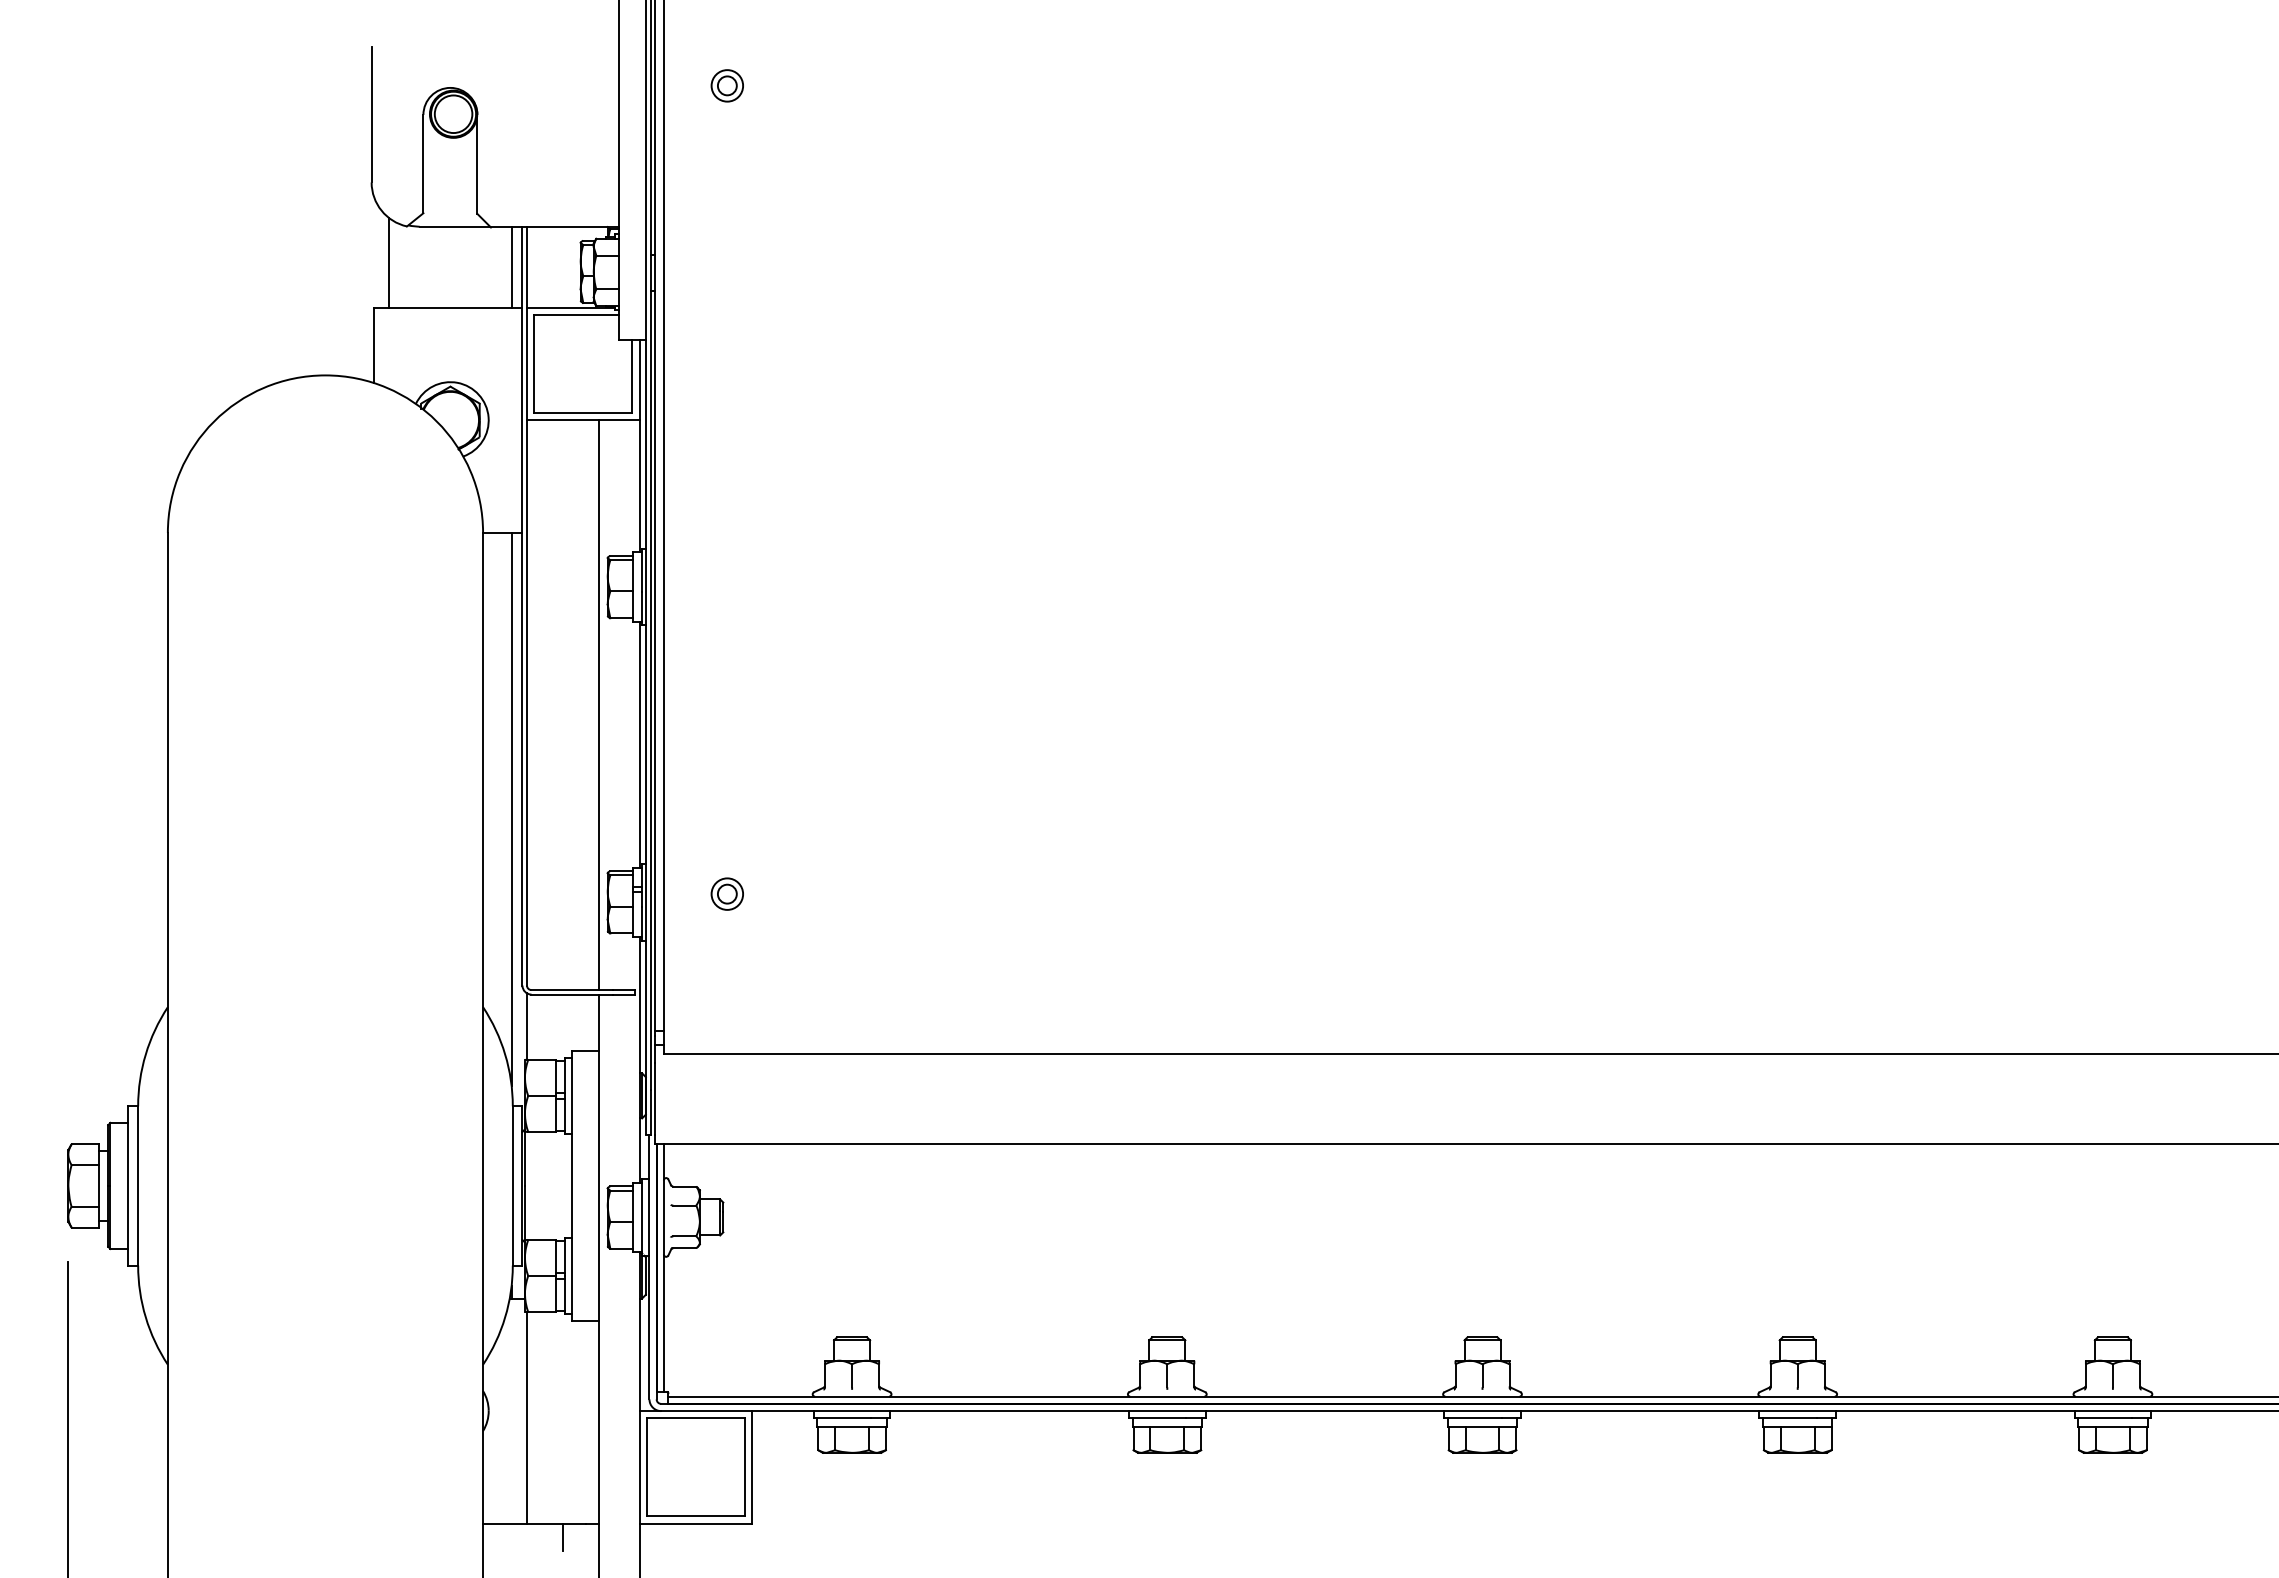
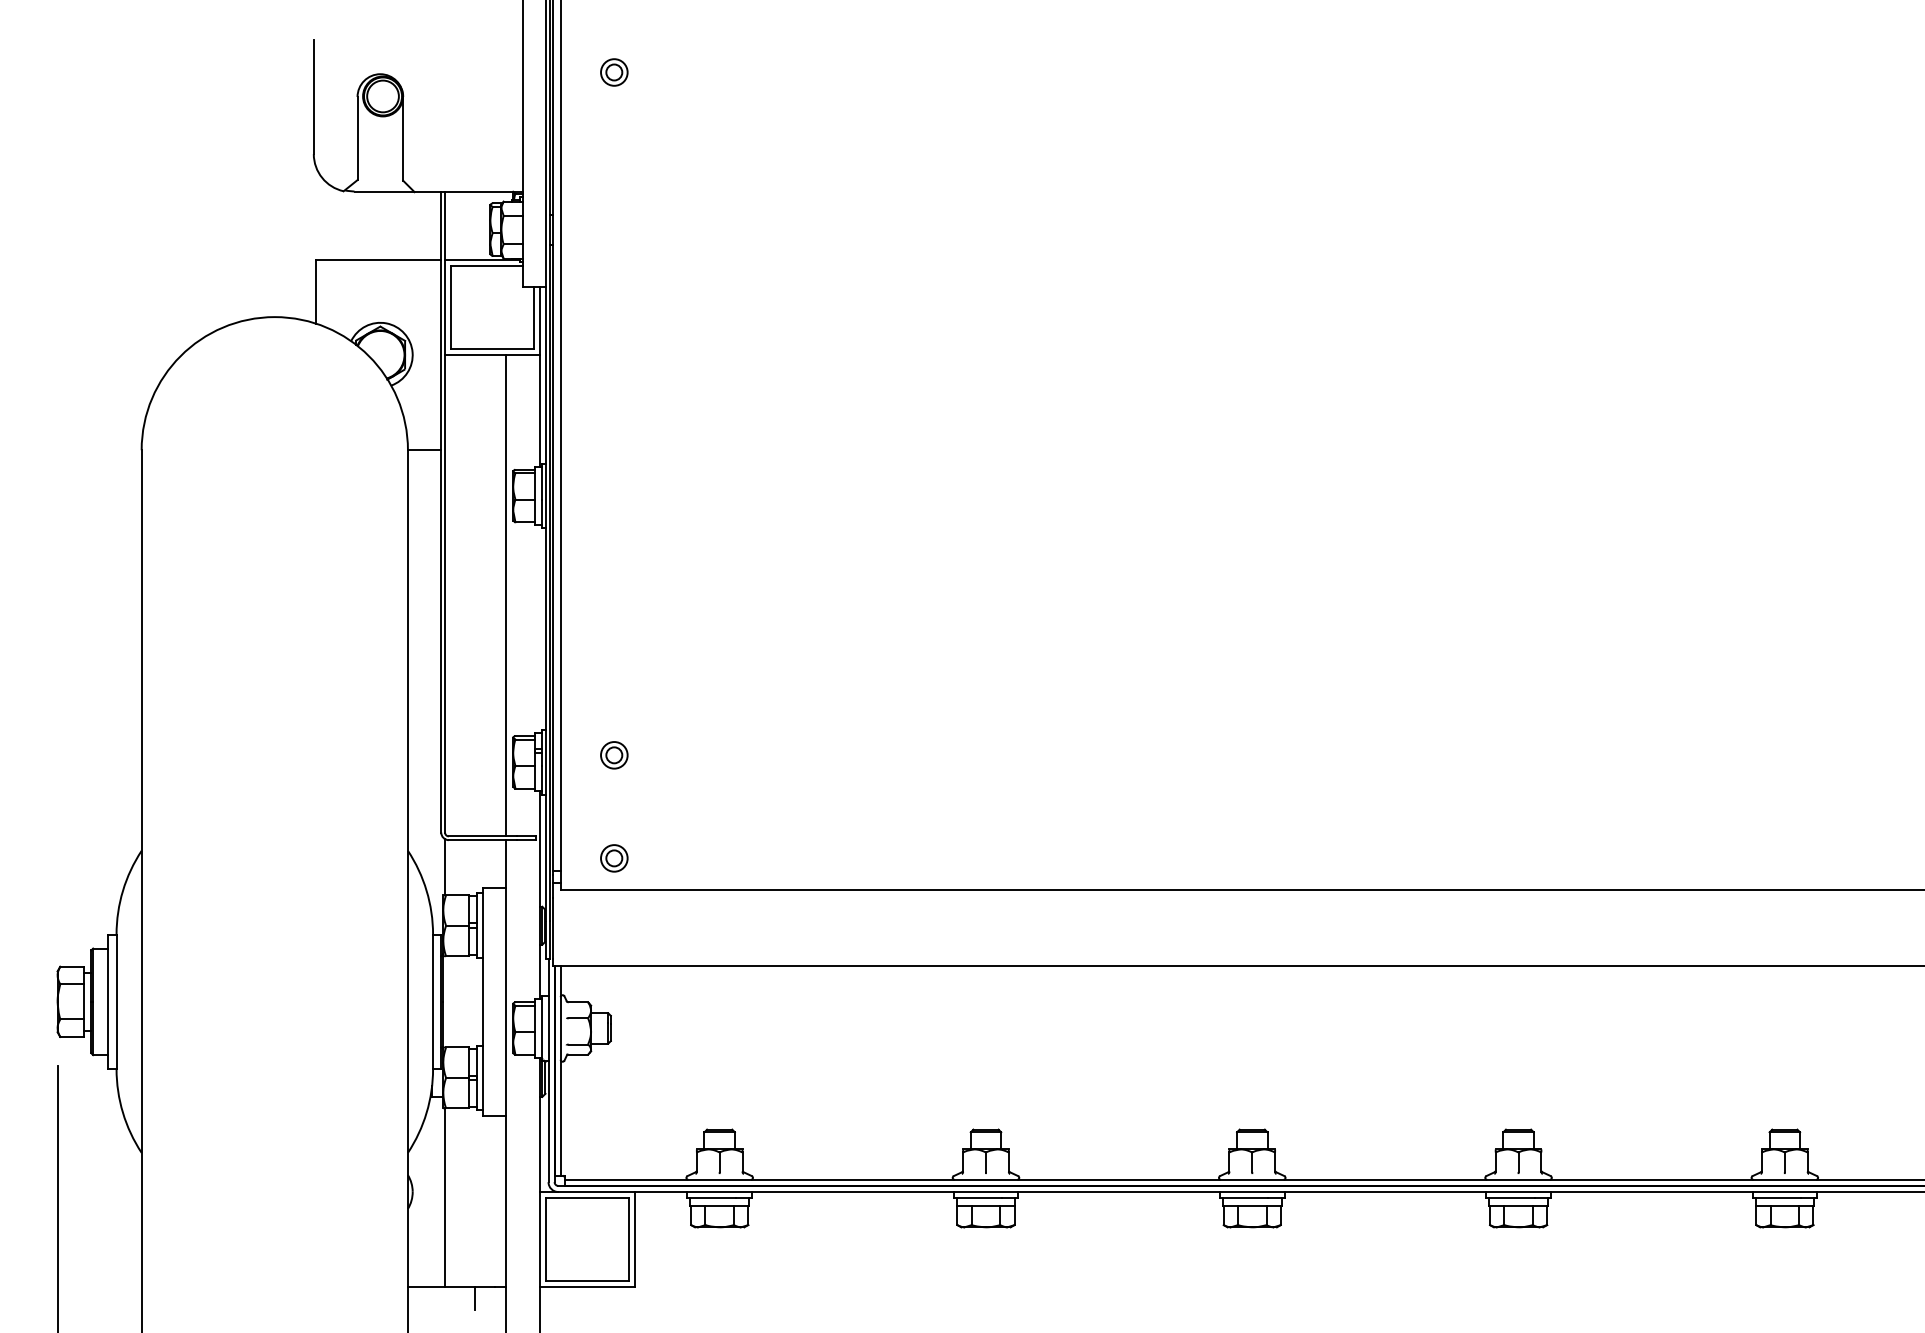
line: (389, 262) -> (328, 221), removed
line: (511, 267) -> (431, 225), removed
line: (639, 744) -> (540, 628), removed
line: (511, 809) -> (431, 683), removed
part: (726, 1015) -> (613, 857), added

